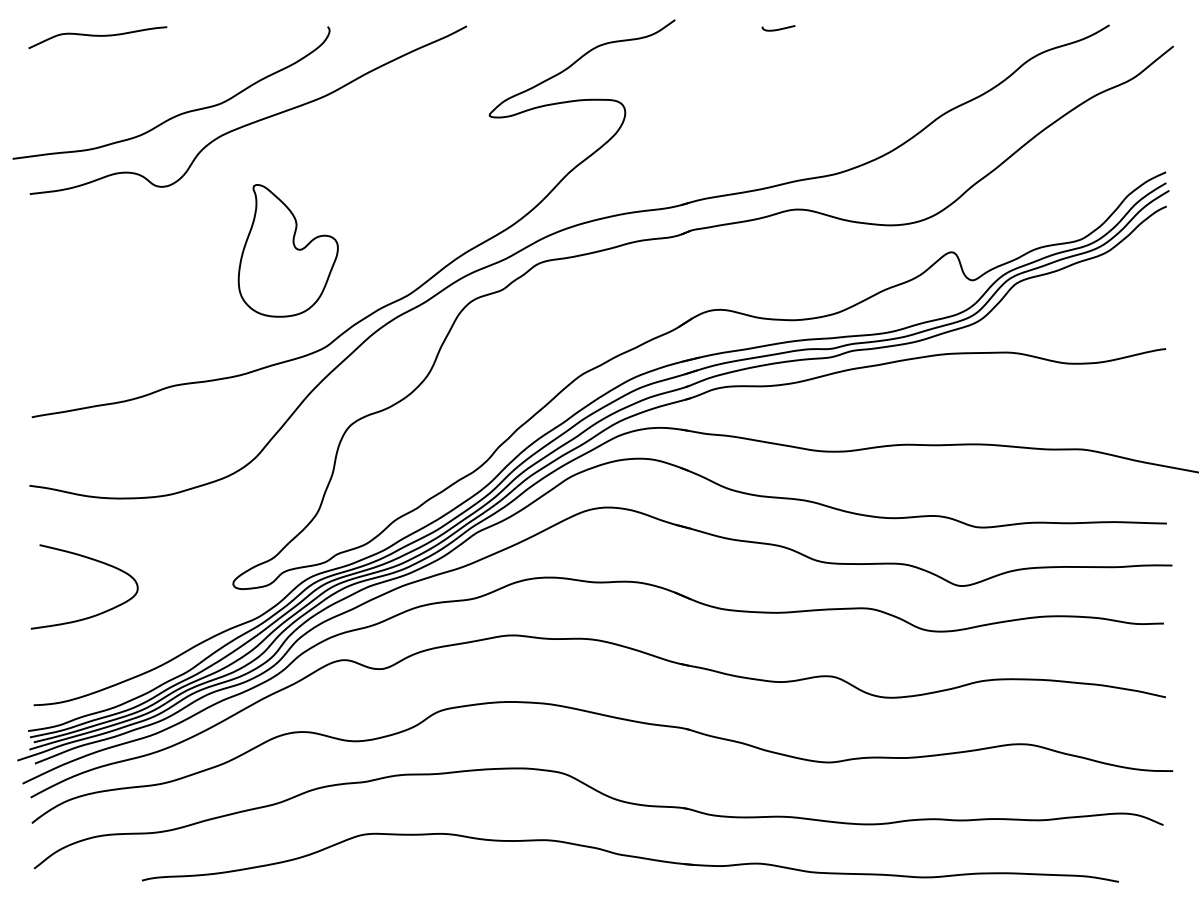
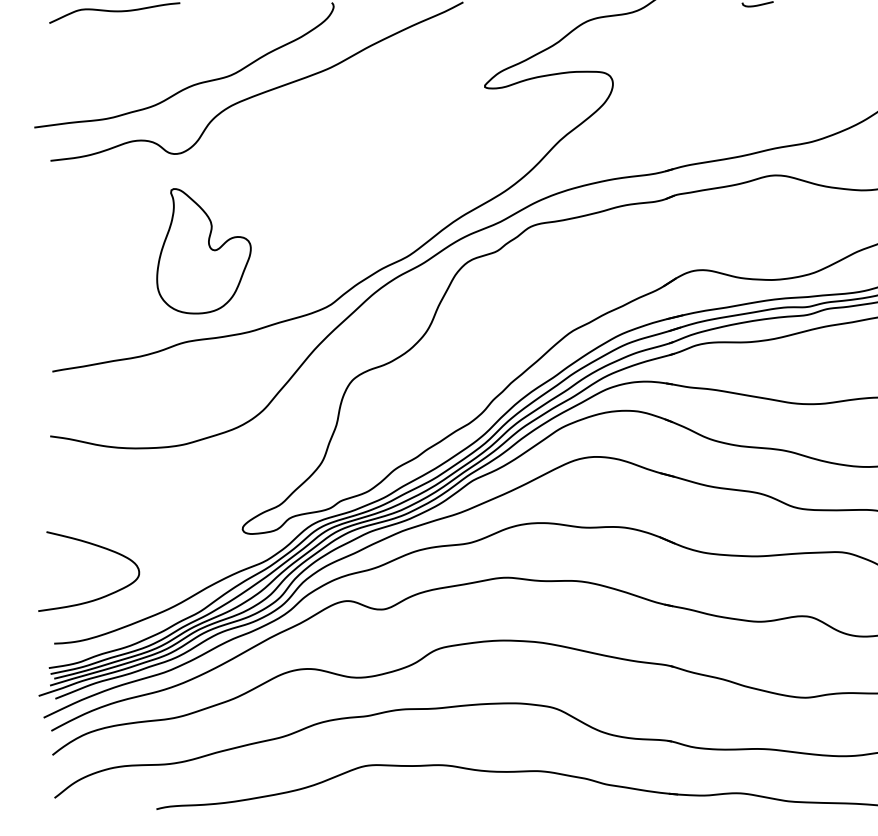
part: (287, 250) -> (203, 250), moved
curve: (92, 560) -> (96, 546), moved

